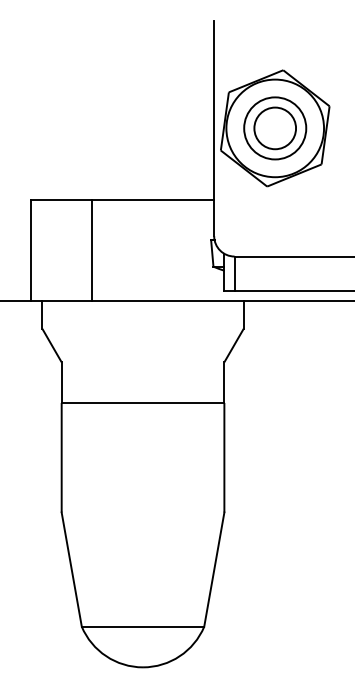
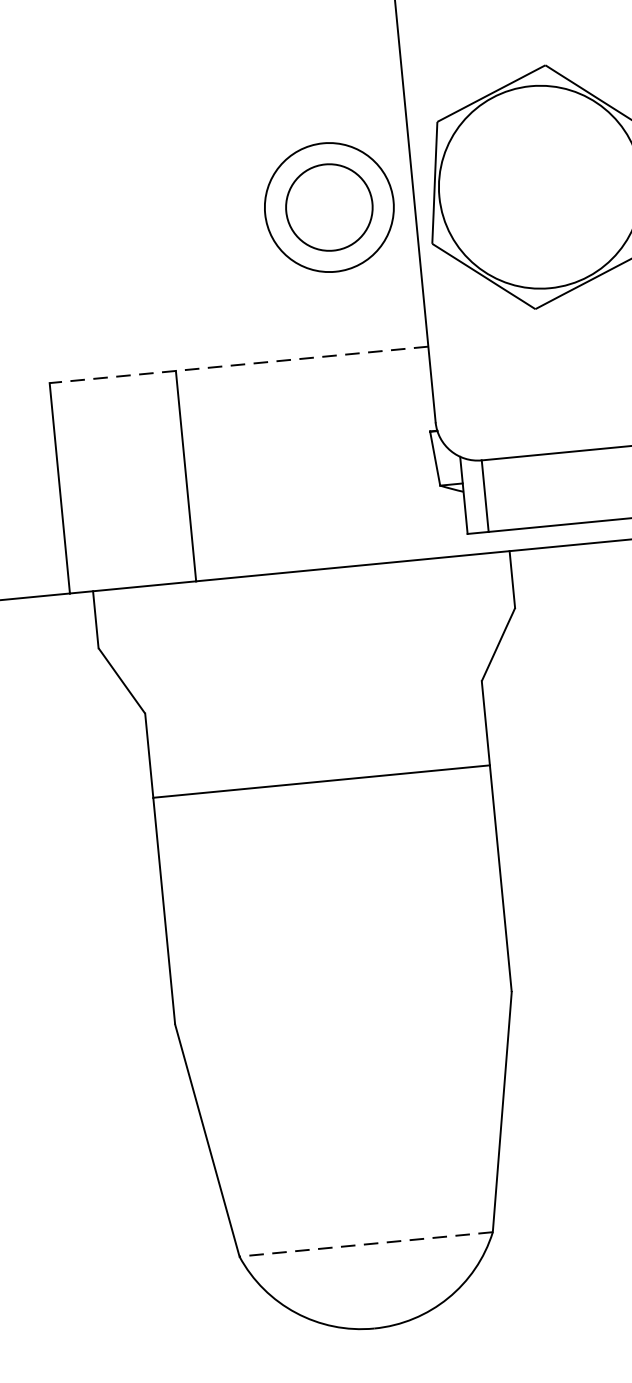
part: (275, 128) -> (329, 207), moved
line: (122, 199) -> (238, 364), solid -> dashed
line: (142, 626) -> (365, 1244), solid -> dashed

